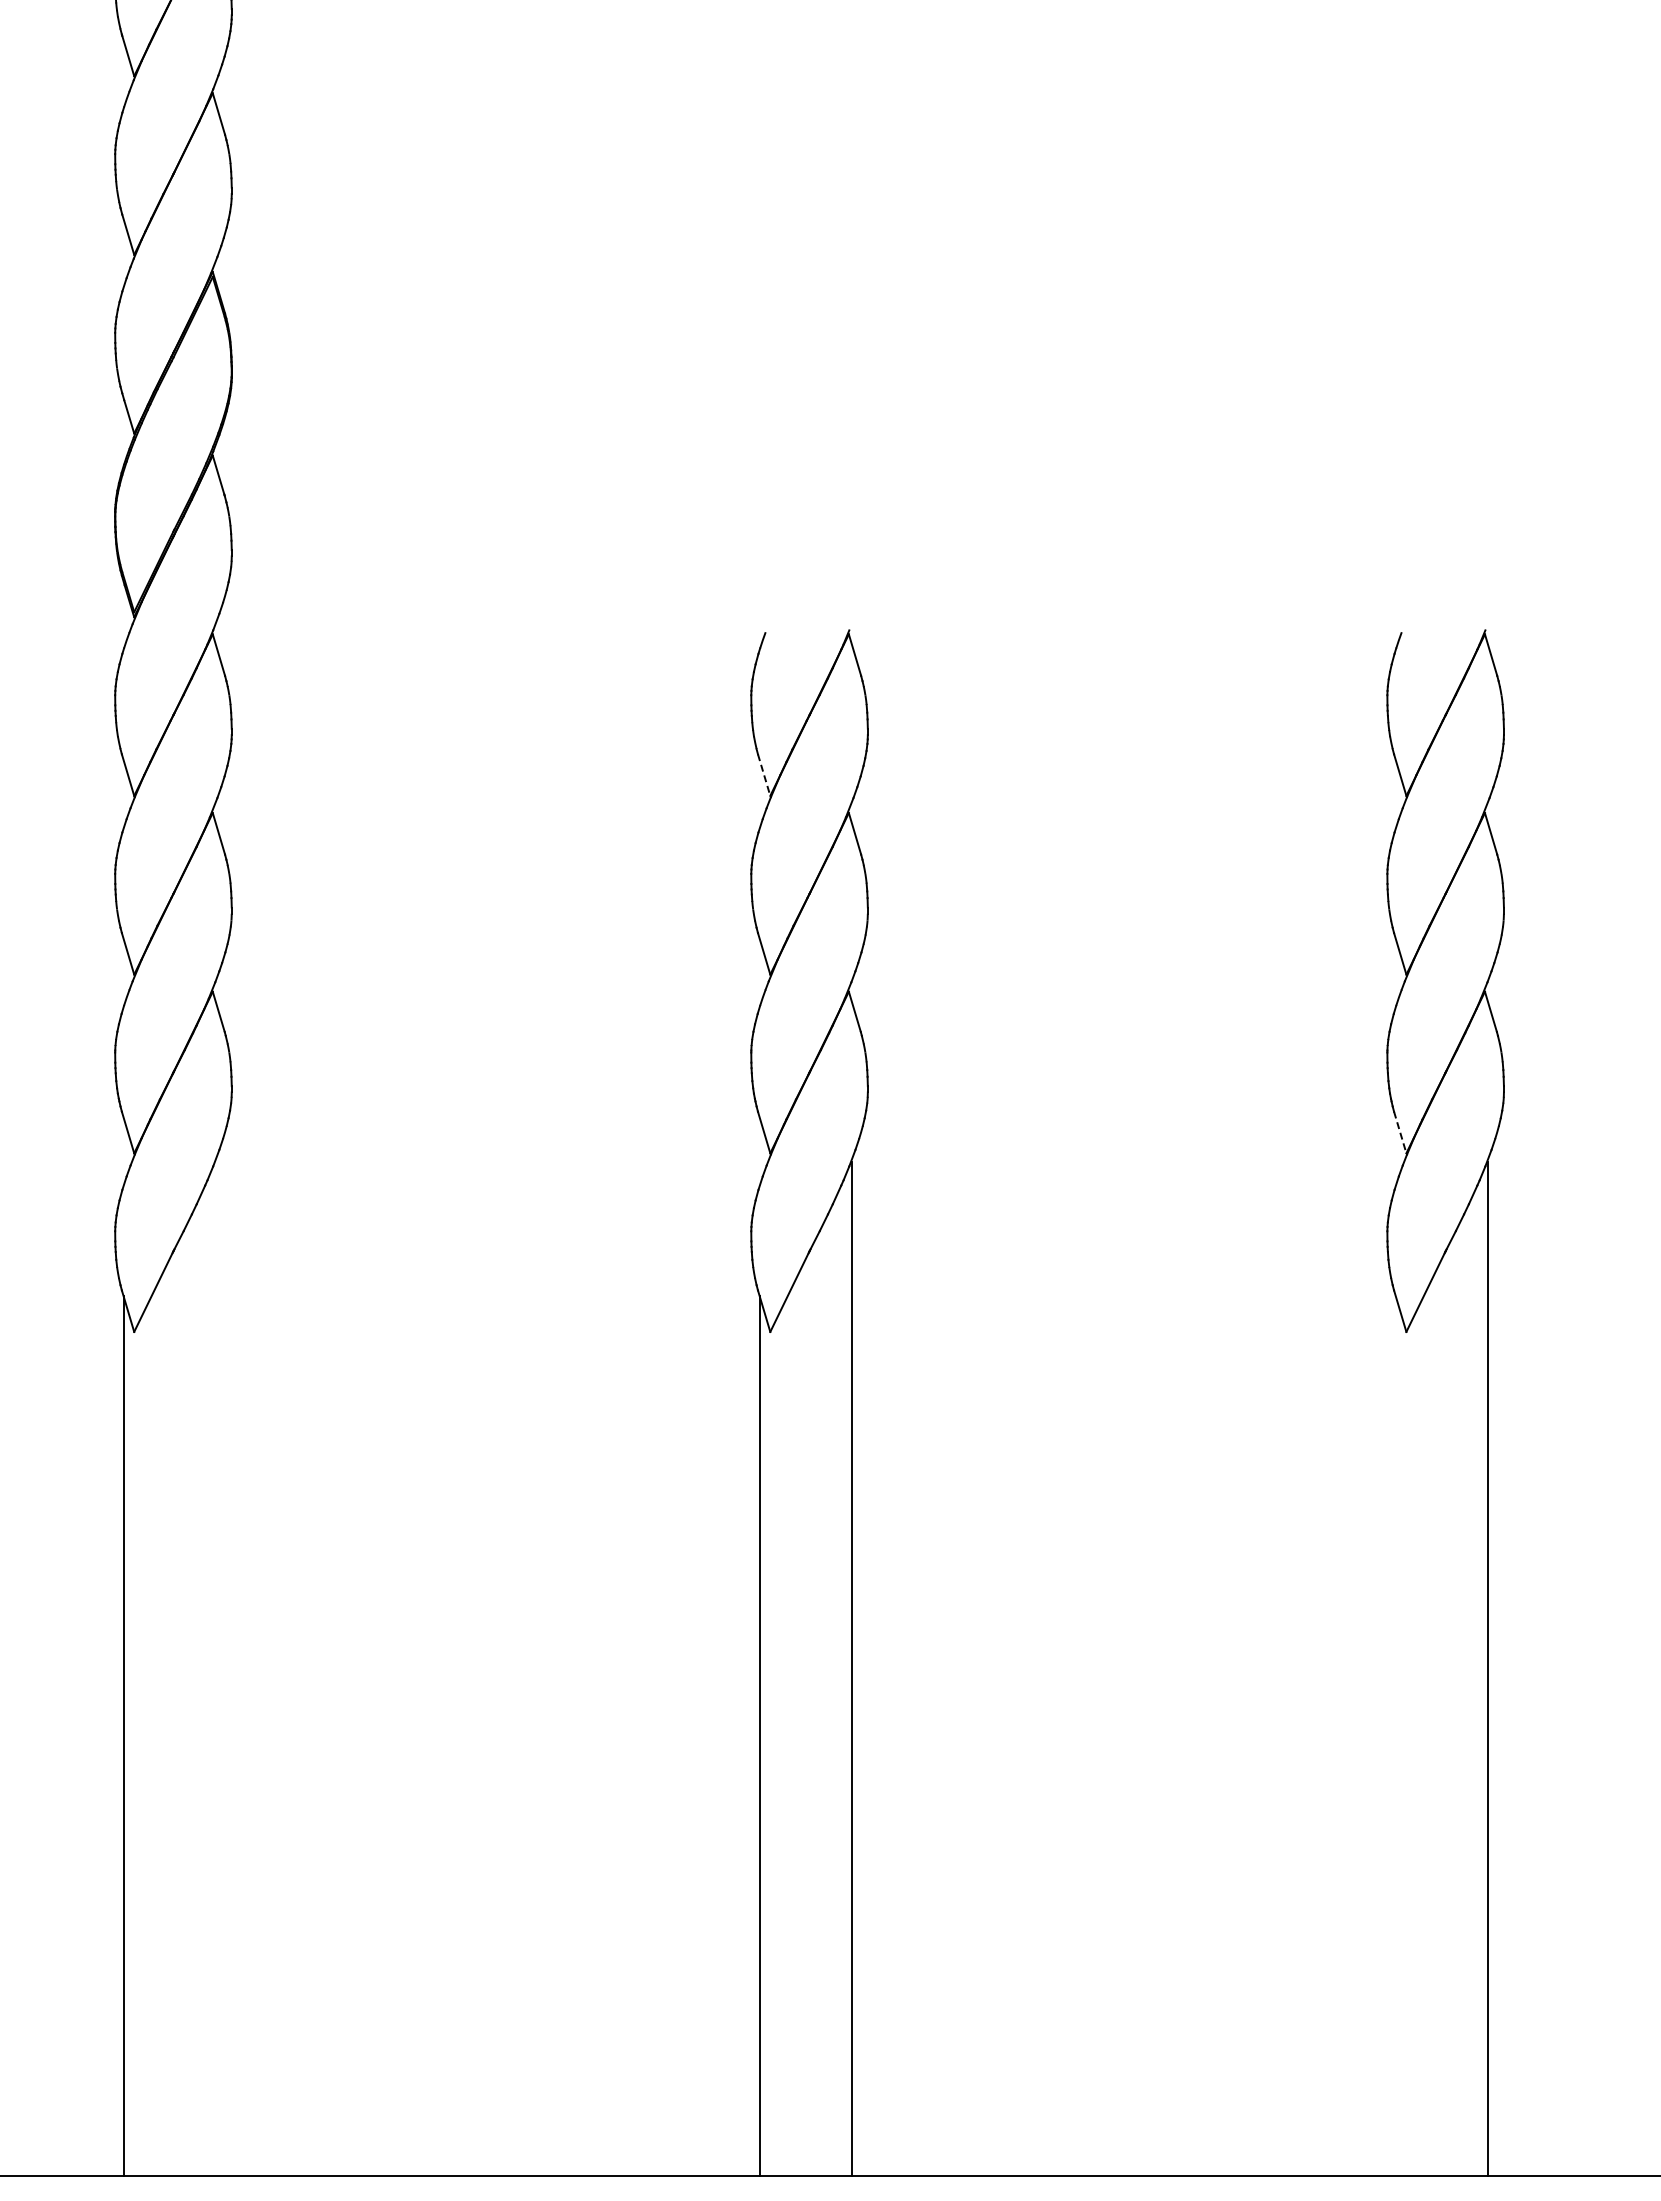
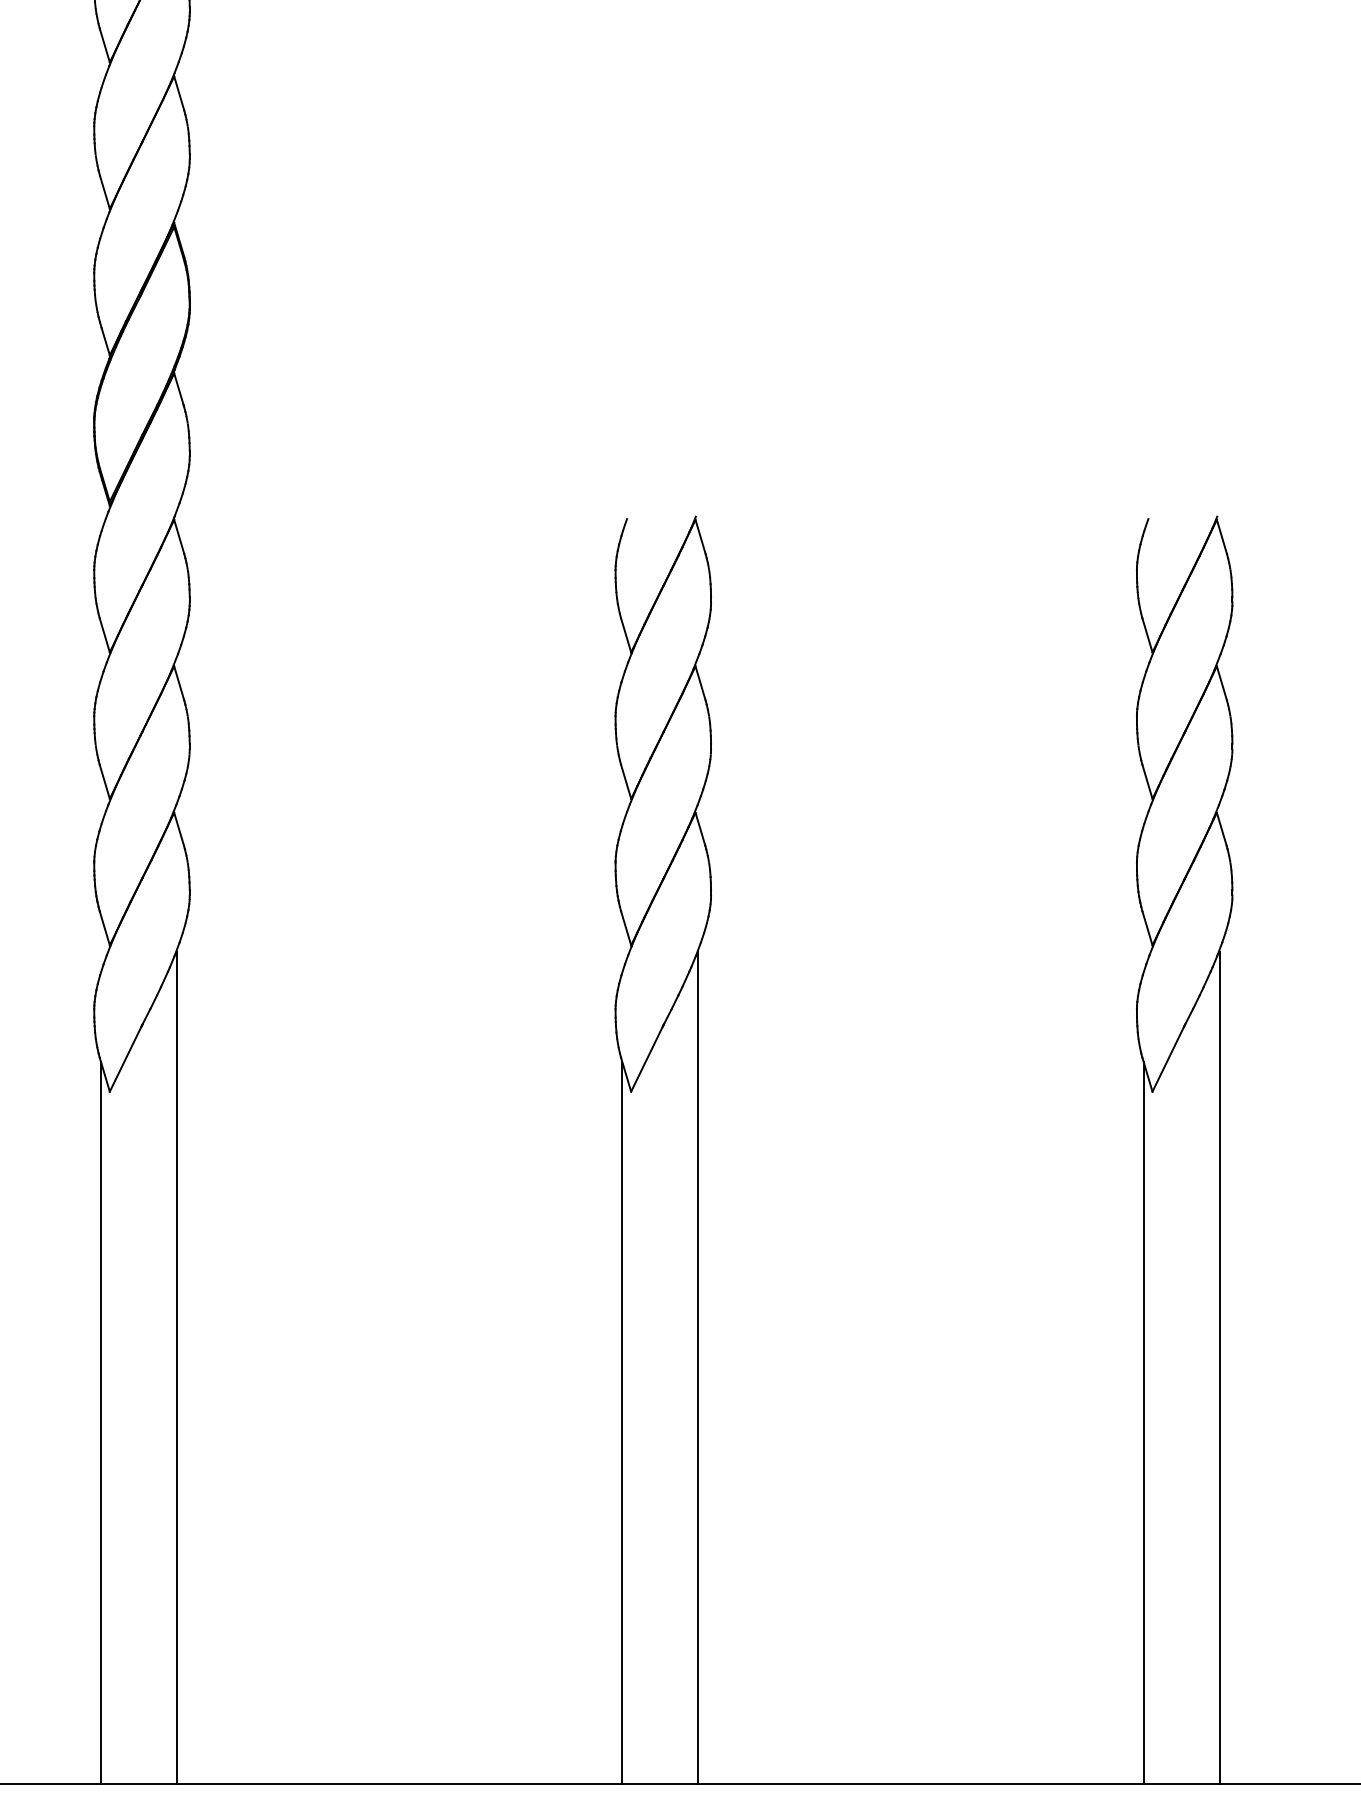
line: (764, 775) -> (626, 635), dashed -> solid
line: (1400, 1132) -> (1147, 928), dashed -> solid
line: (216, 1668) -> (177, 1367), added
line: (1395, 1736) -> (1143, 1423), added

